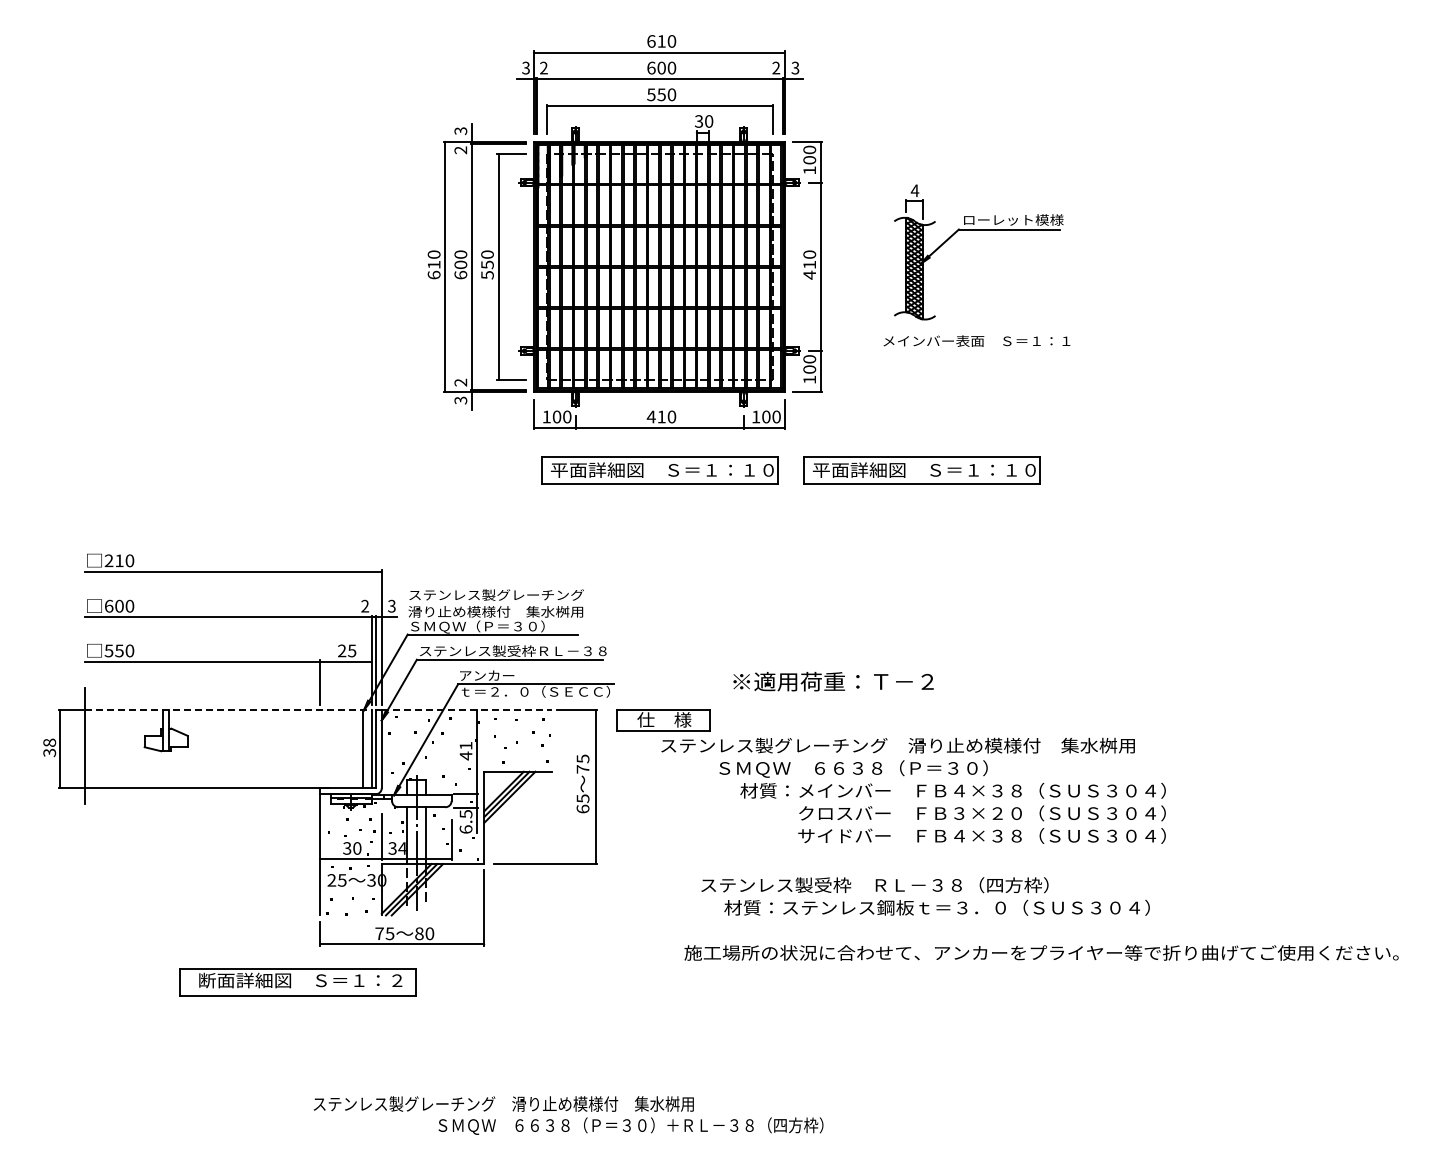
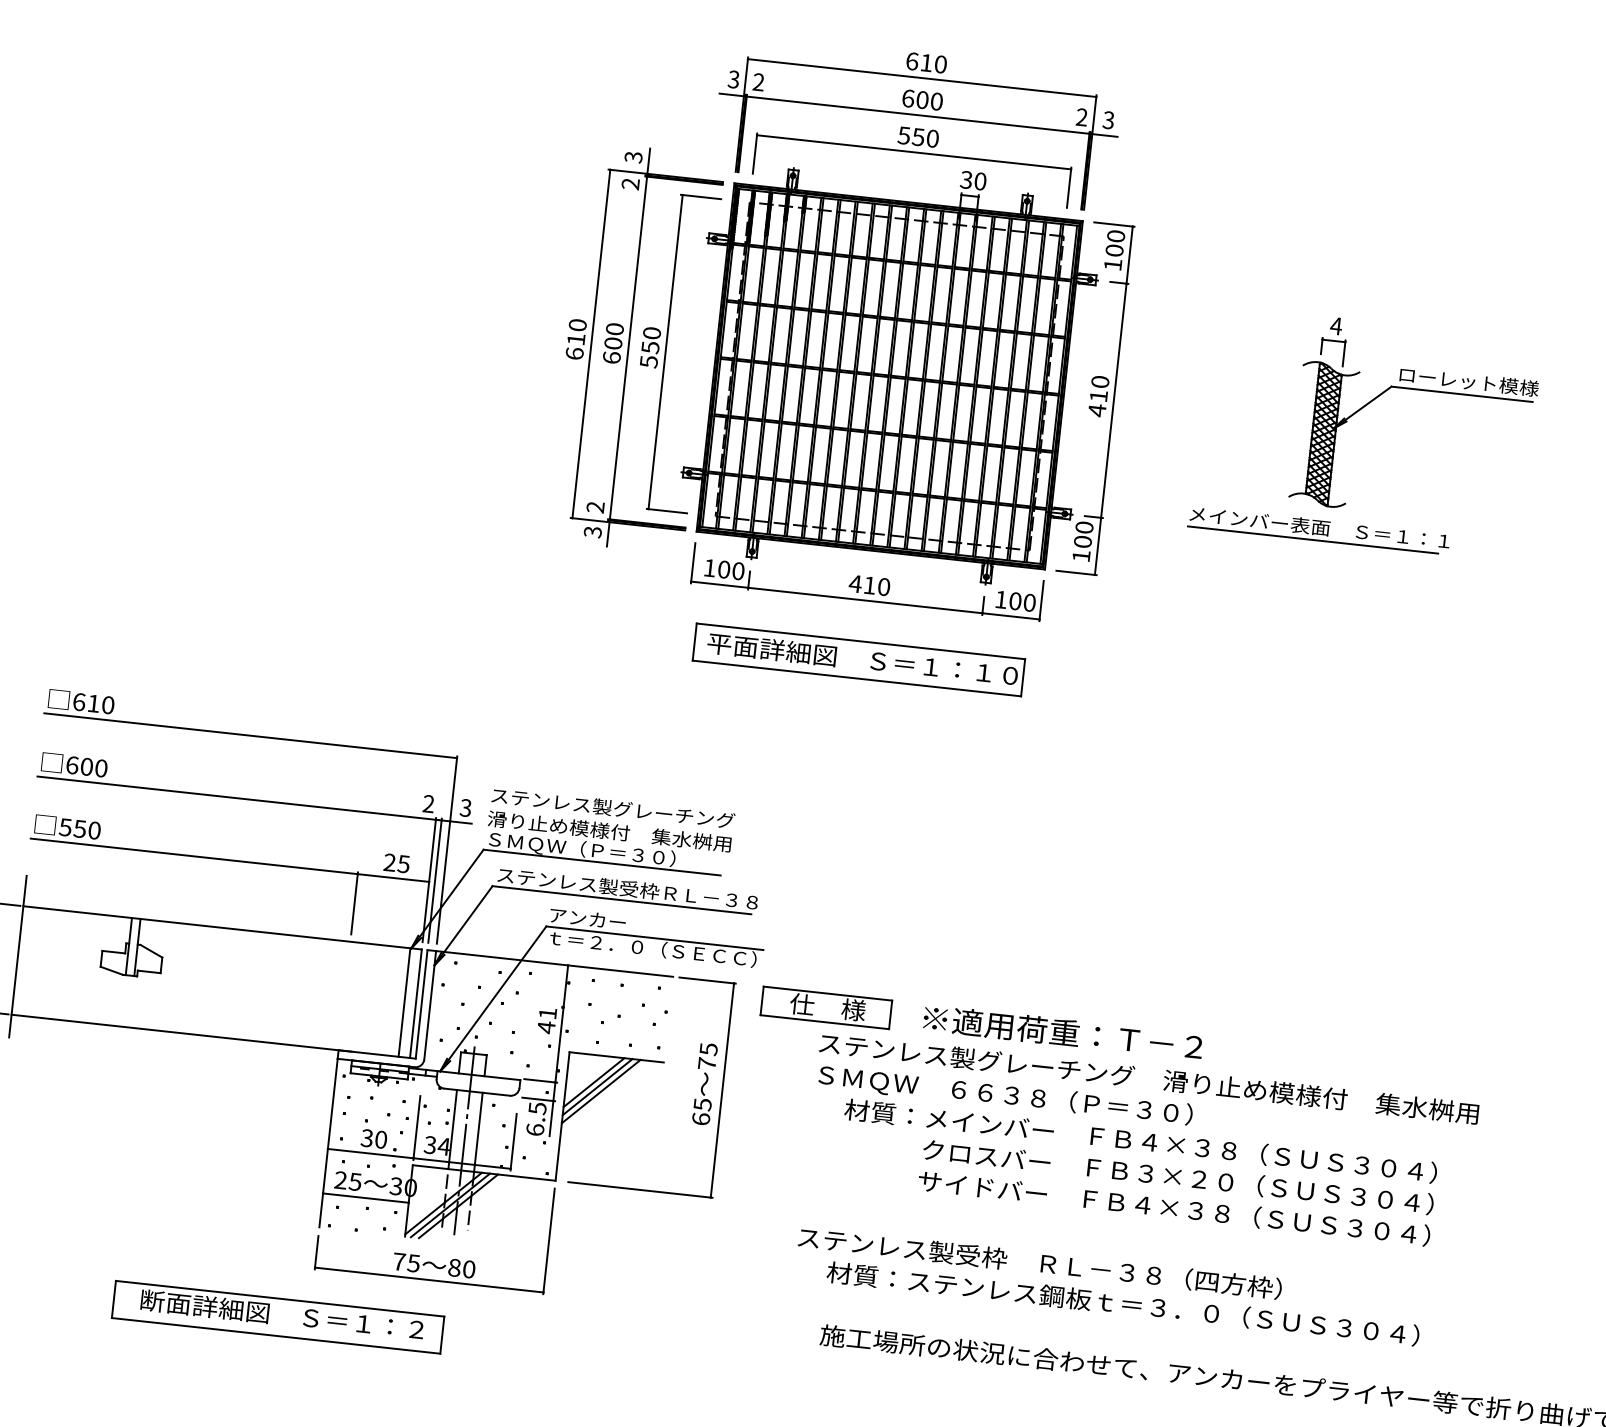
part: (978, 230) -> (1418, 390), moved
line: (972, 350) -> (1312, 539), added
part: (921, 470) -> (1223, 699), removed
text: (108, 560) -> (78, 701), 210 -> 610
text: (833, 681) -> (1063, 1032), moved
line: (228, 710) -> (222, 928), dashed -> solid
line: (467, 710) -> (555, 964), dashed -> solid
text: (942, 801) -> (1124, 1154), moved
line: (350, 891) -> (365, 1198), added
text: (925, 896) -> (1108, 1286), moved

